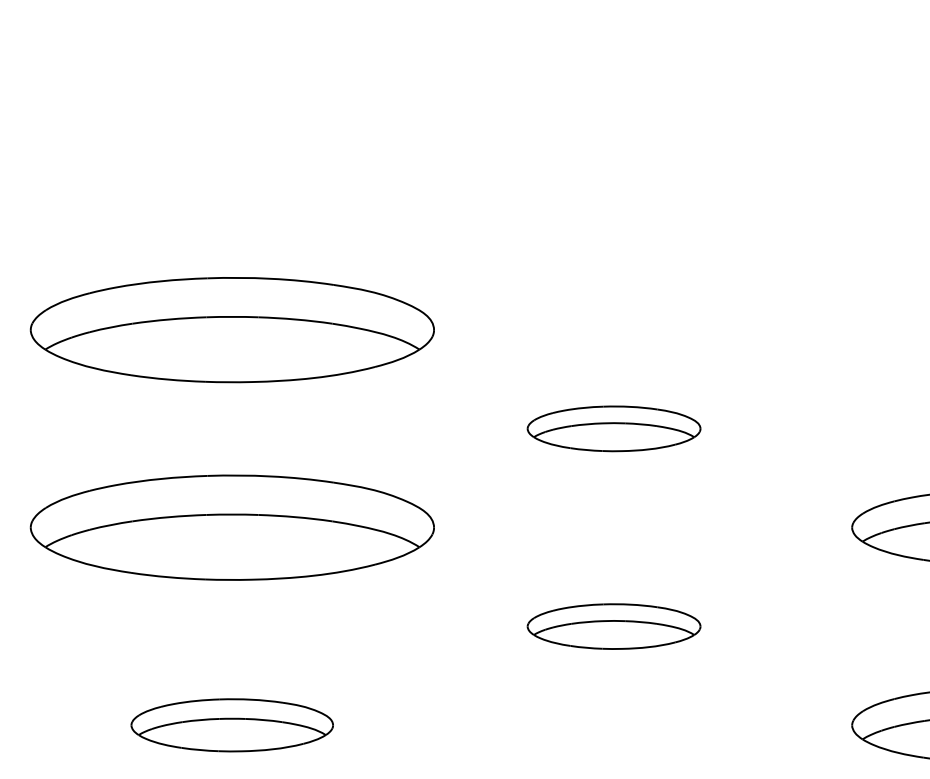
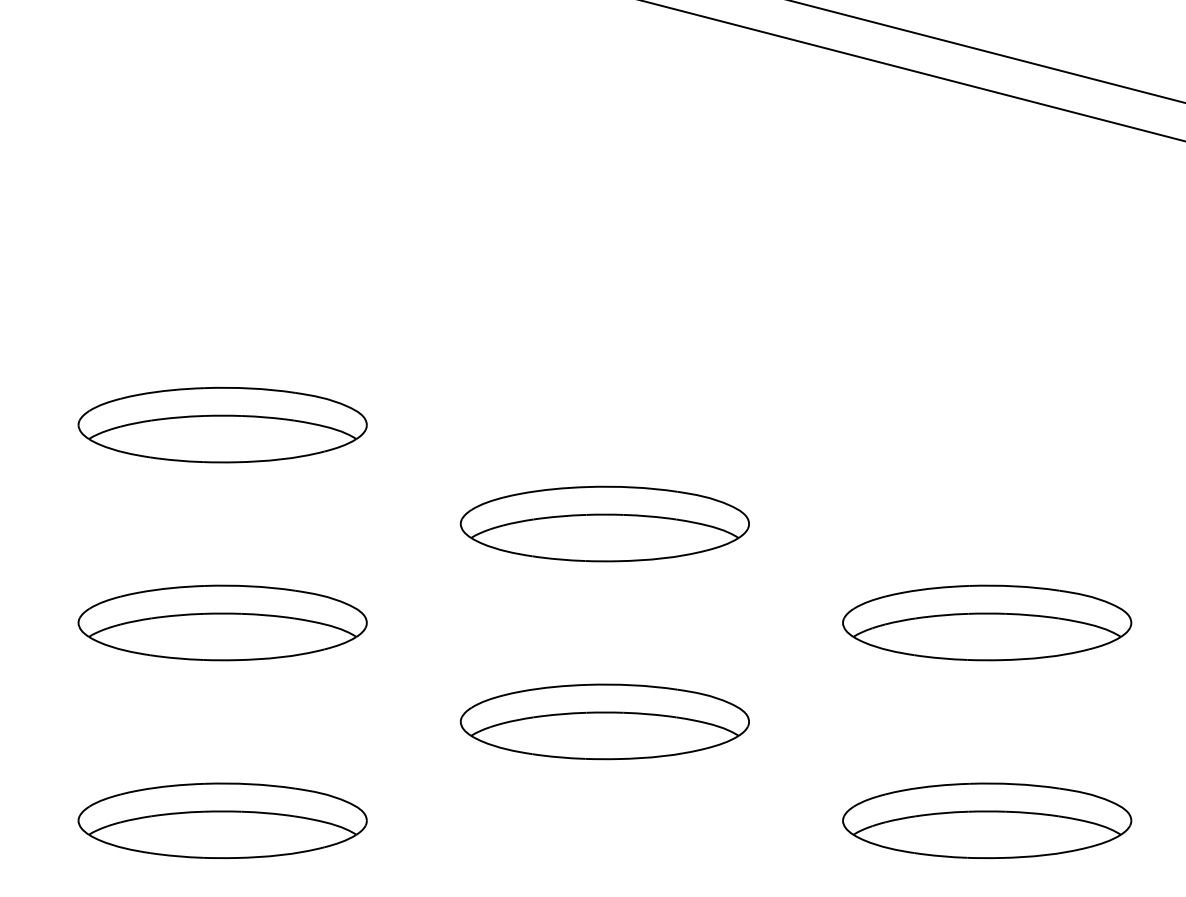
part: (232, 329) -> (222, 424), size x0.71
part: (613, 428) -> (604, 523), size x1.67
part: (232, 527) -> (222, 622), size x0.71
part: (613, 626) -> (604, 721), size x1.67
part: (232, 725) -> (222, 820), size x1.43

